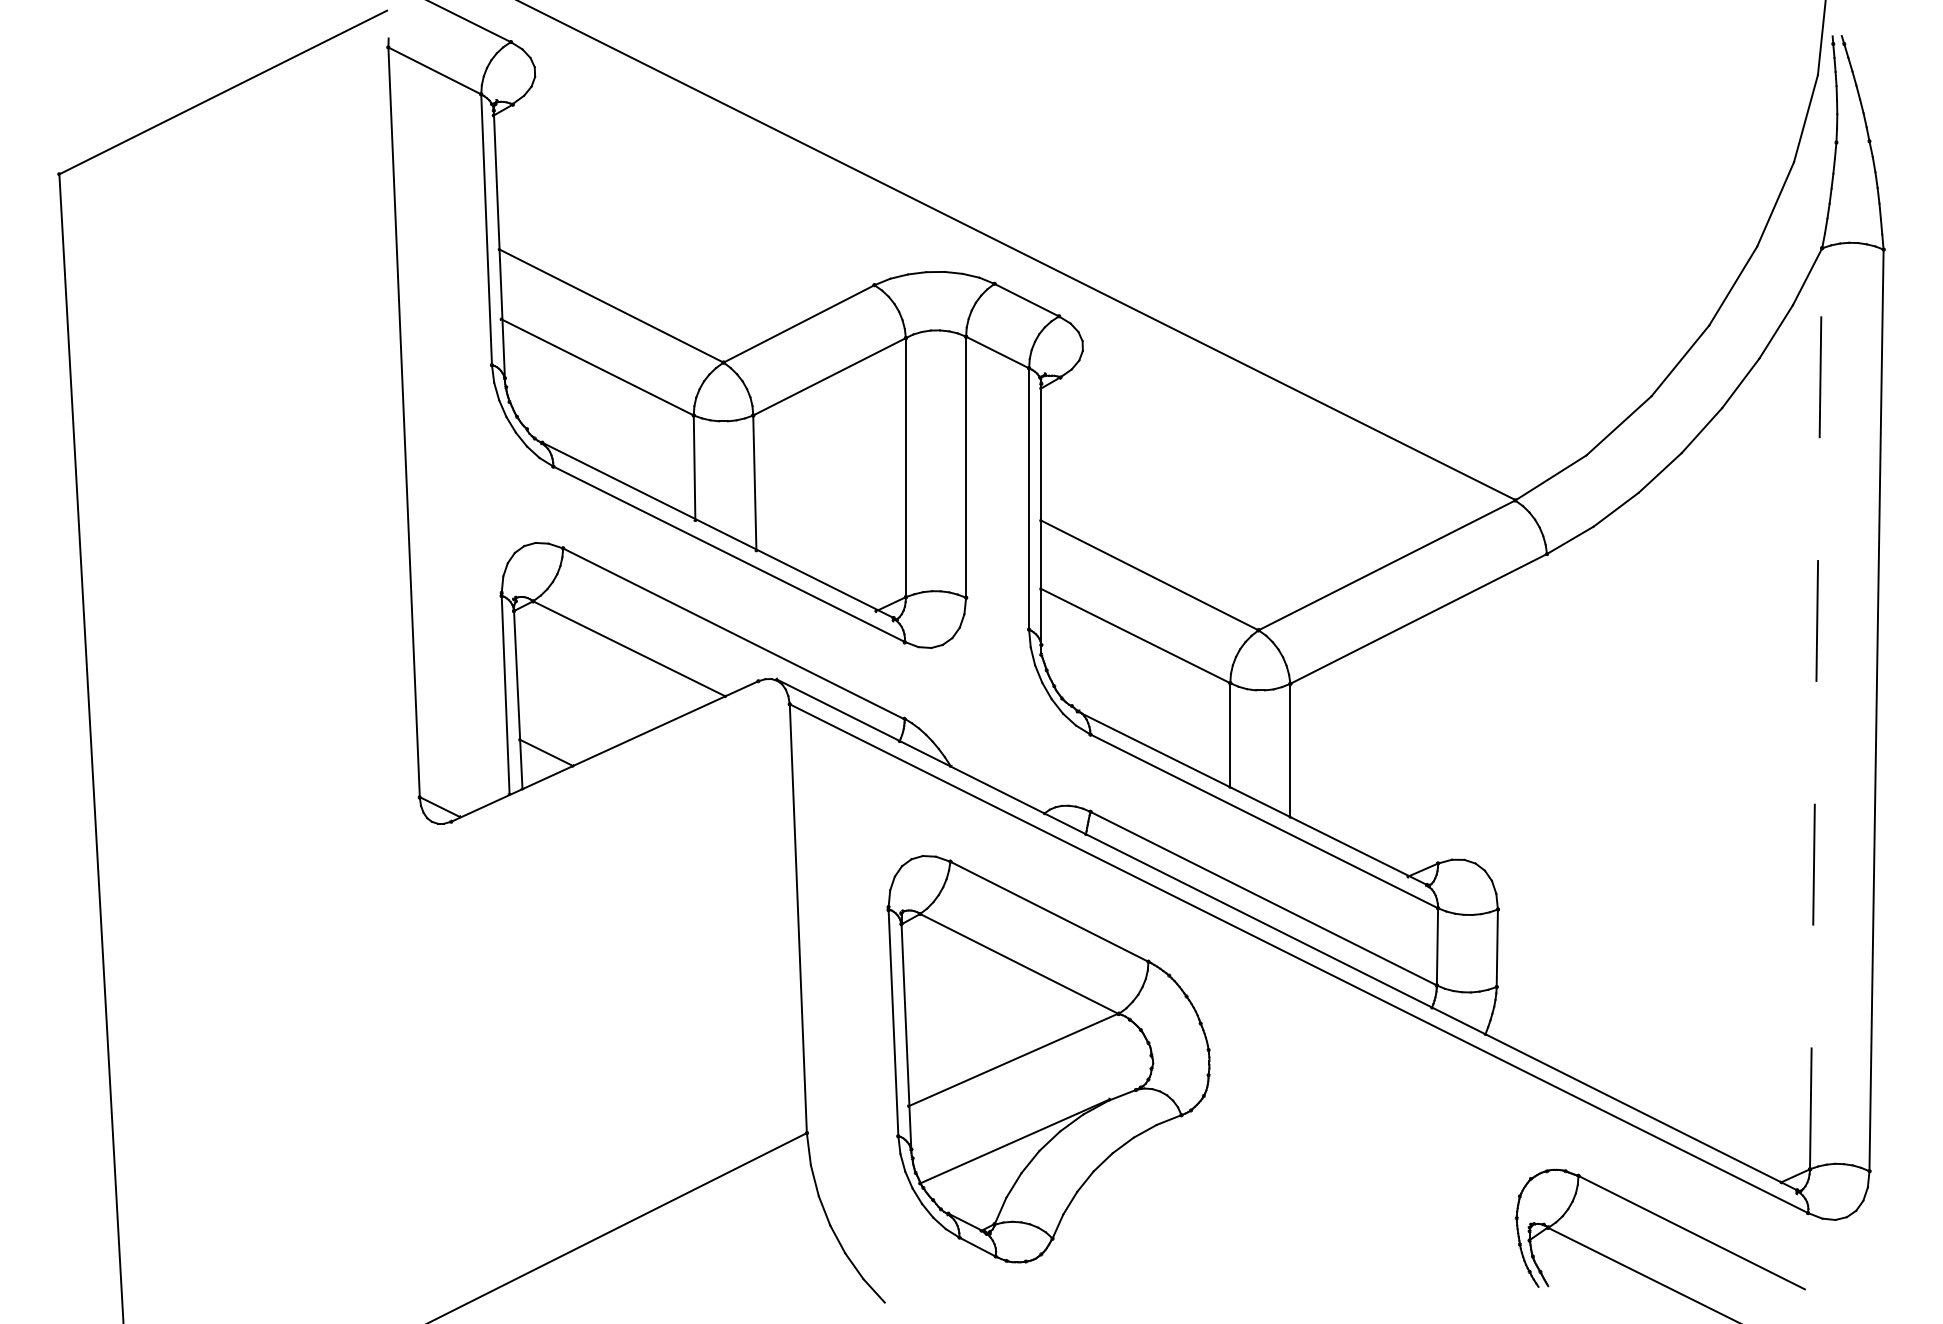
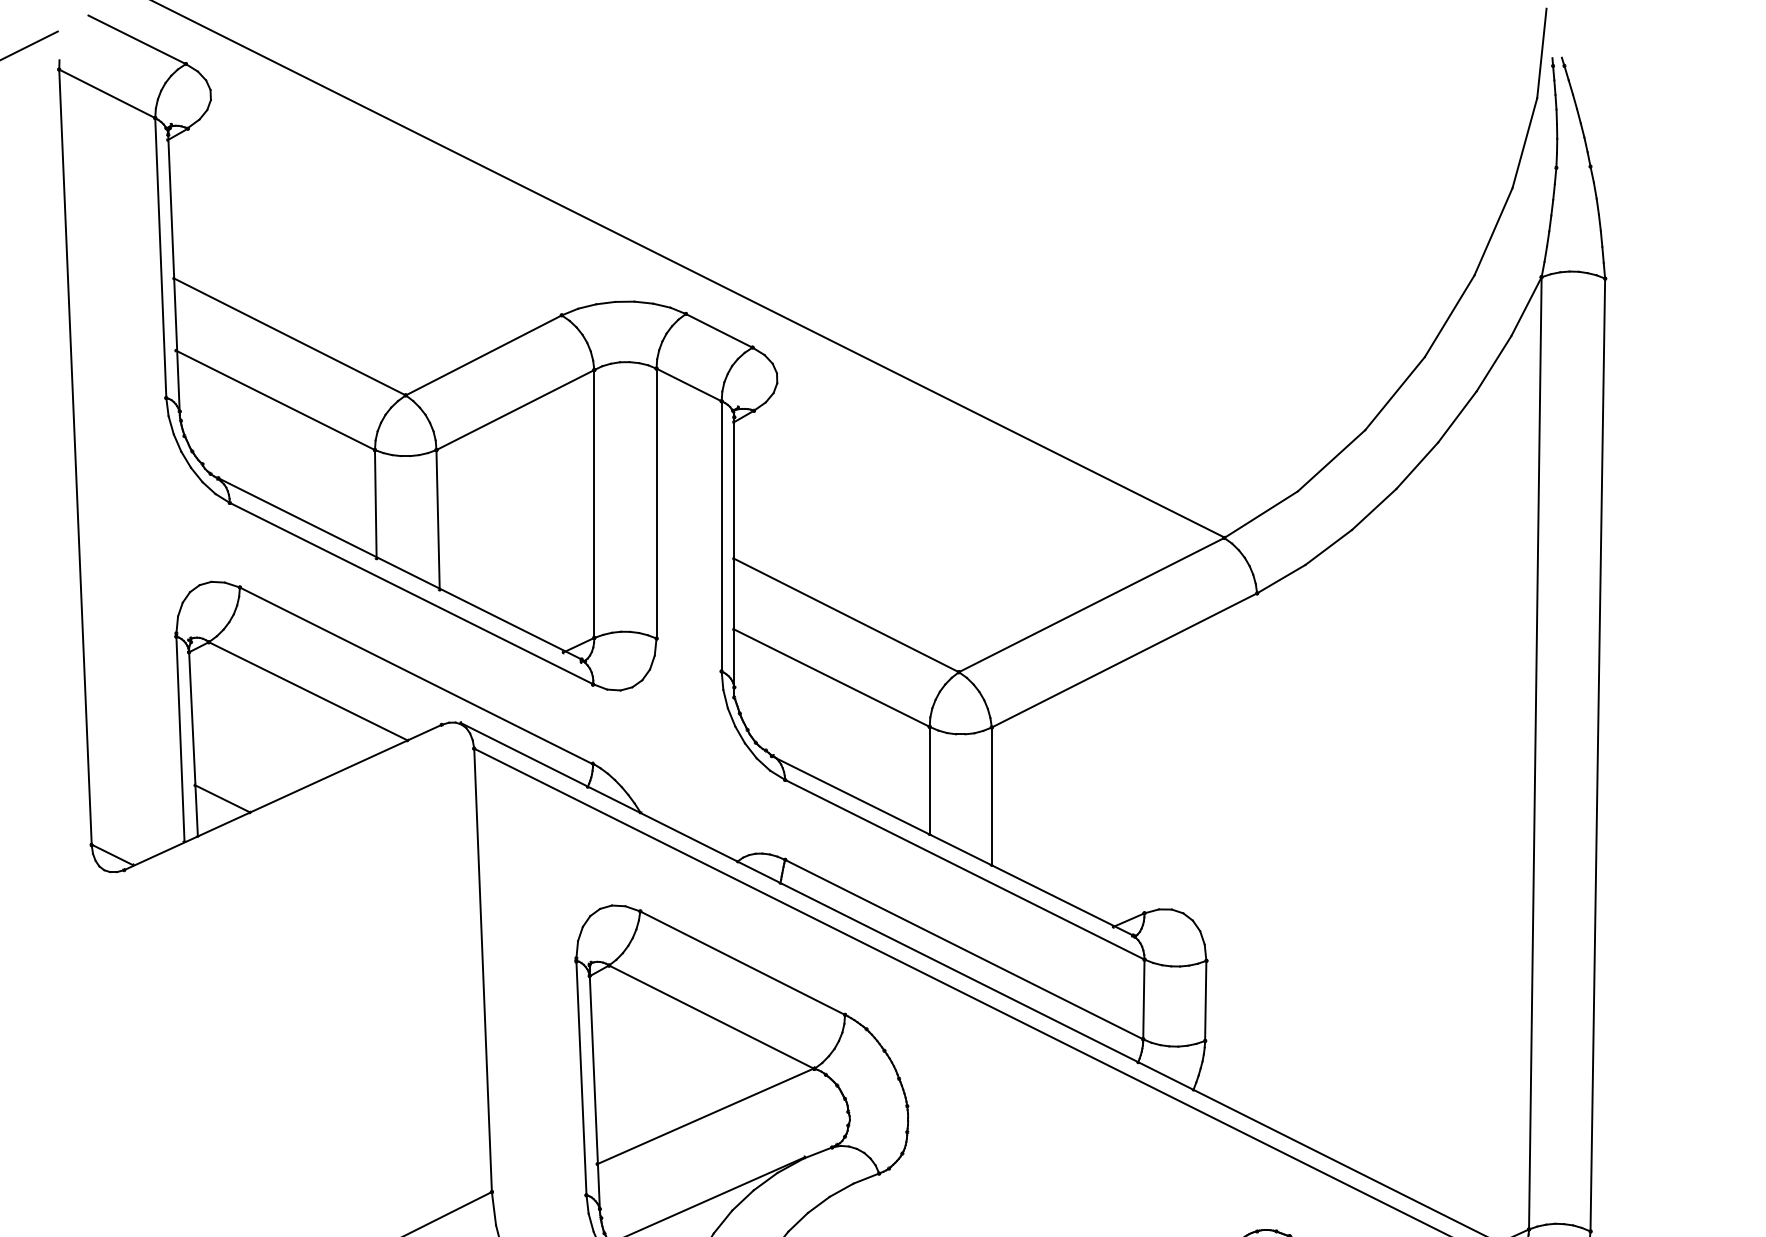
line: (1816, 708) -> (1535, 753), dashed -> solid

